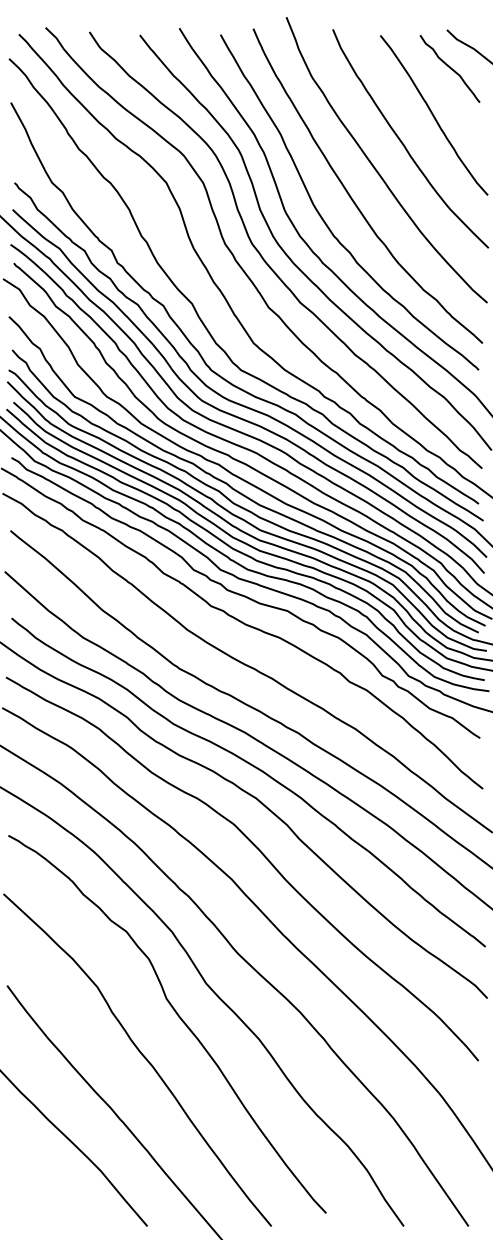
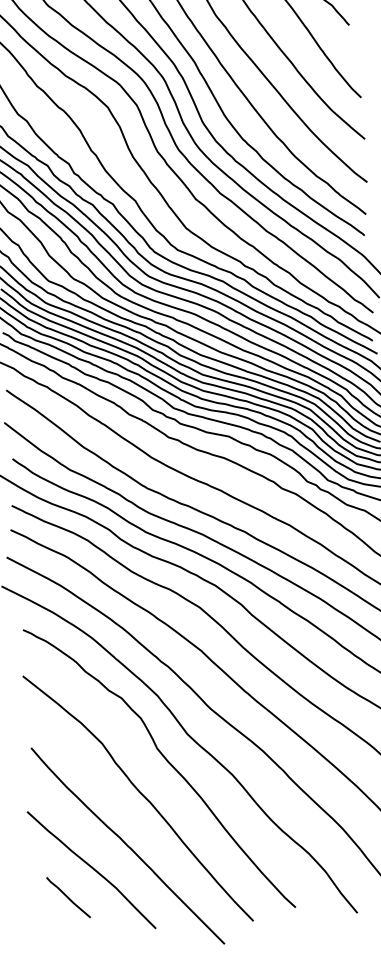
line: (39, 1178) -> (68, 897), added

